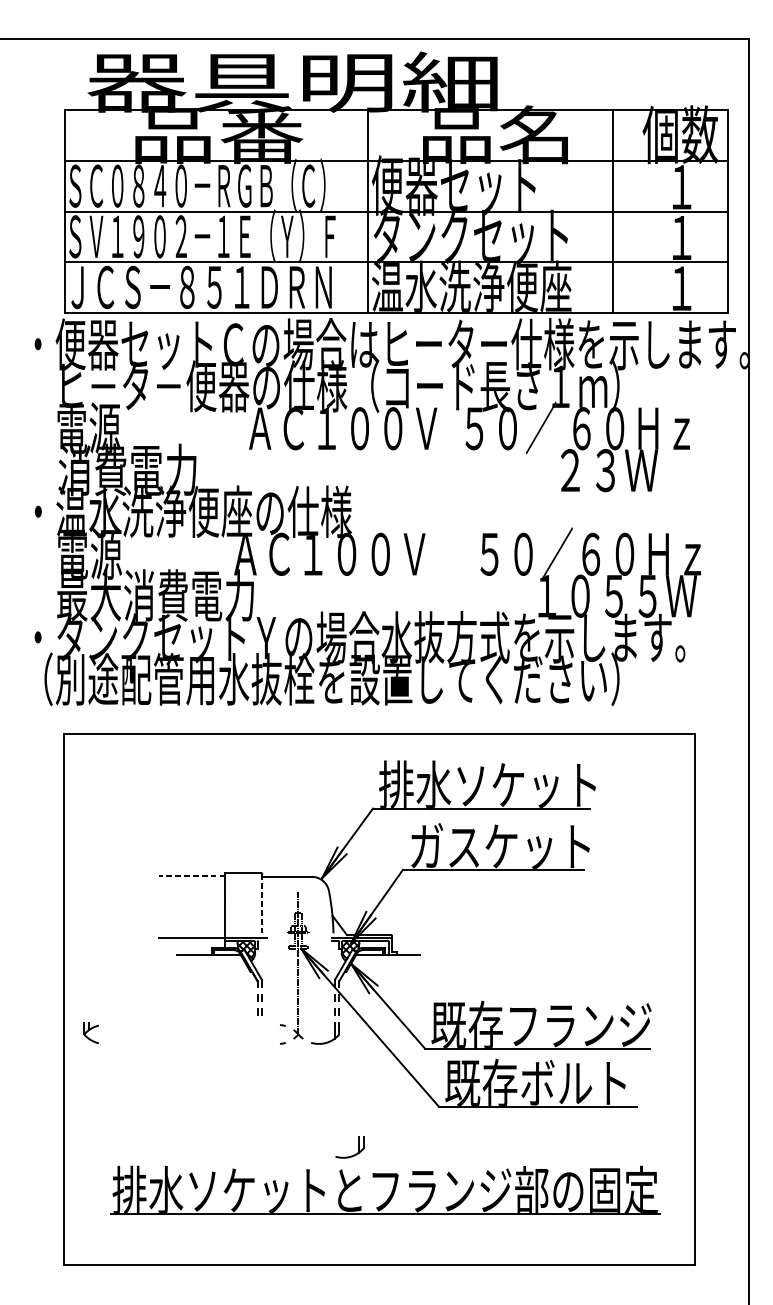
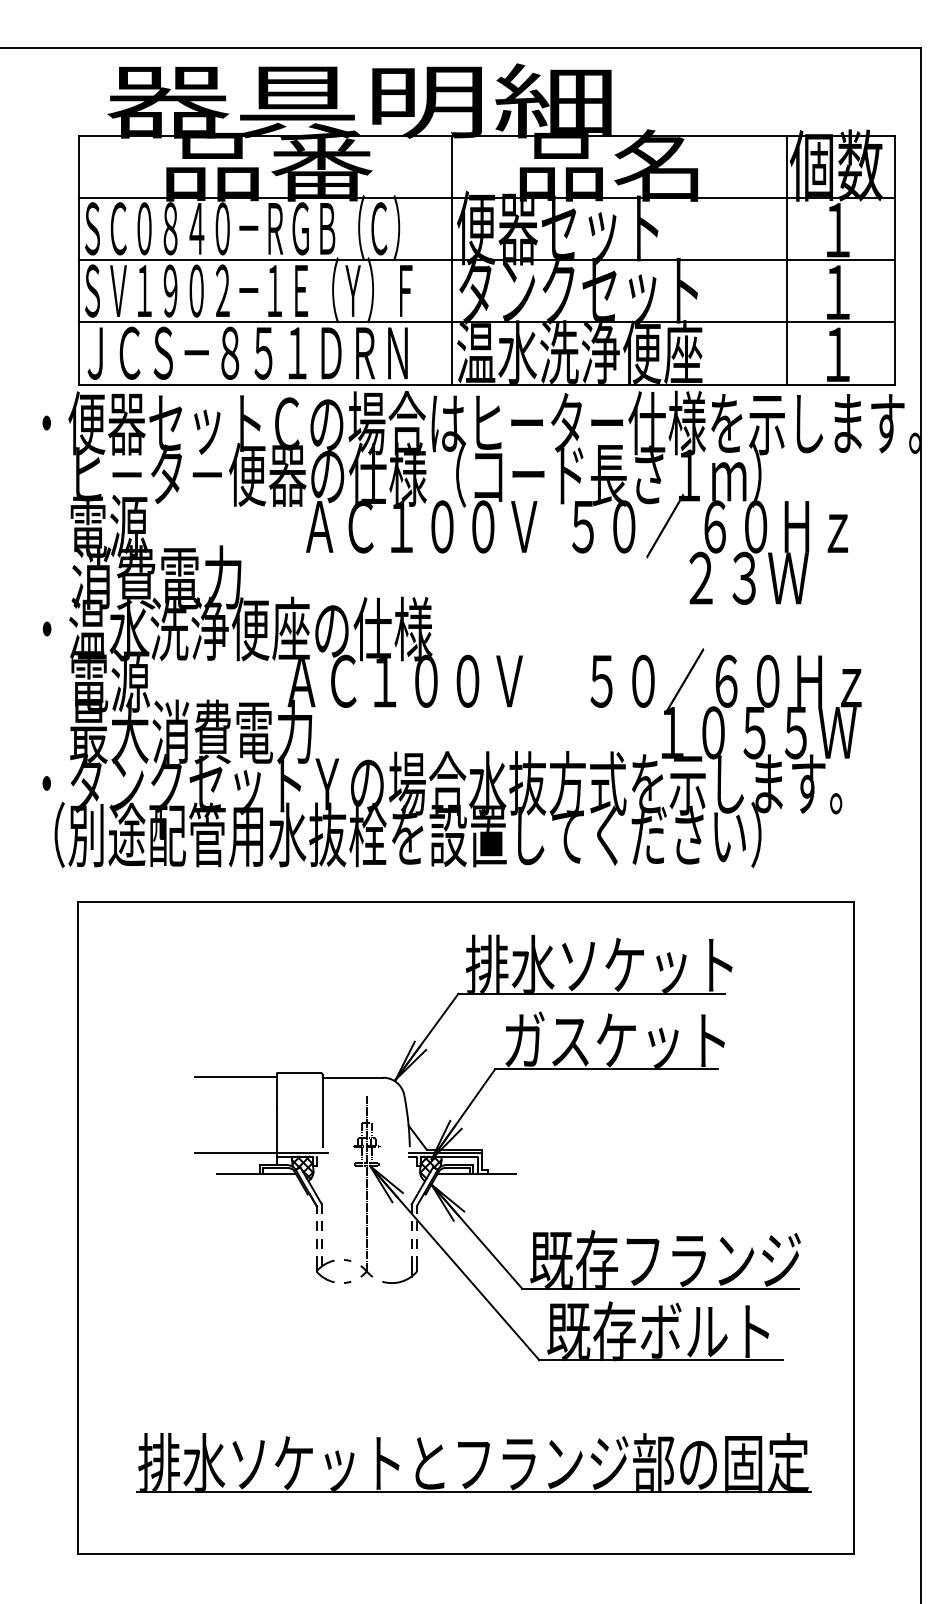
line: (613, 211) -> (787, 259), moved
line: (191, 875) -> (235, 1076), dashed -> solid
line: (262, 904) -> (322, 1111), dashed -> solid
part: (91, 1032) -> (325, 1269), moved
part: (353, 1154) -> (434, 1419), removed

